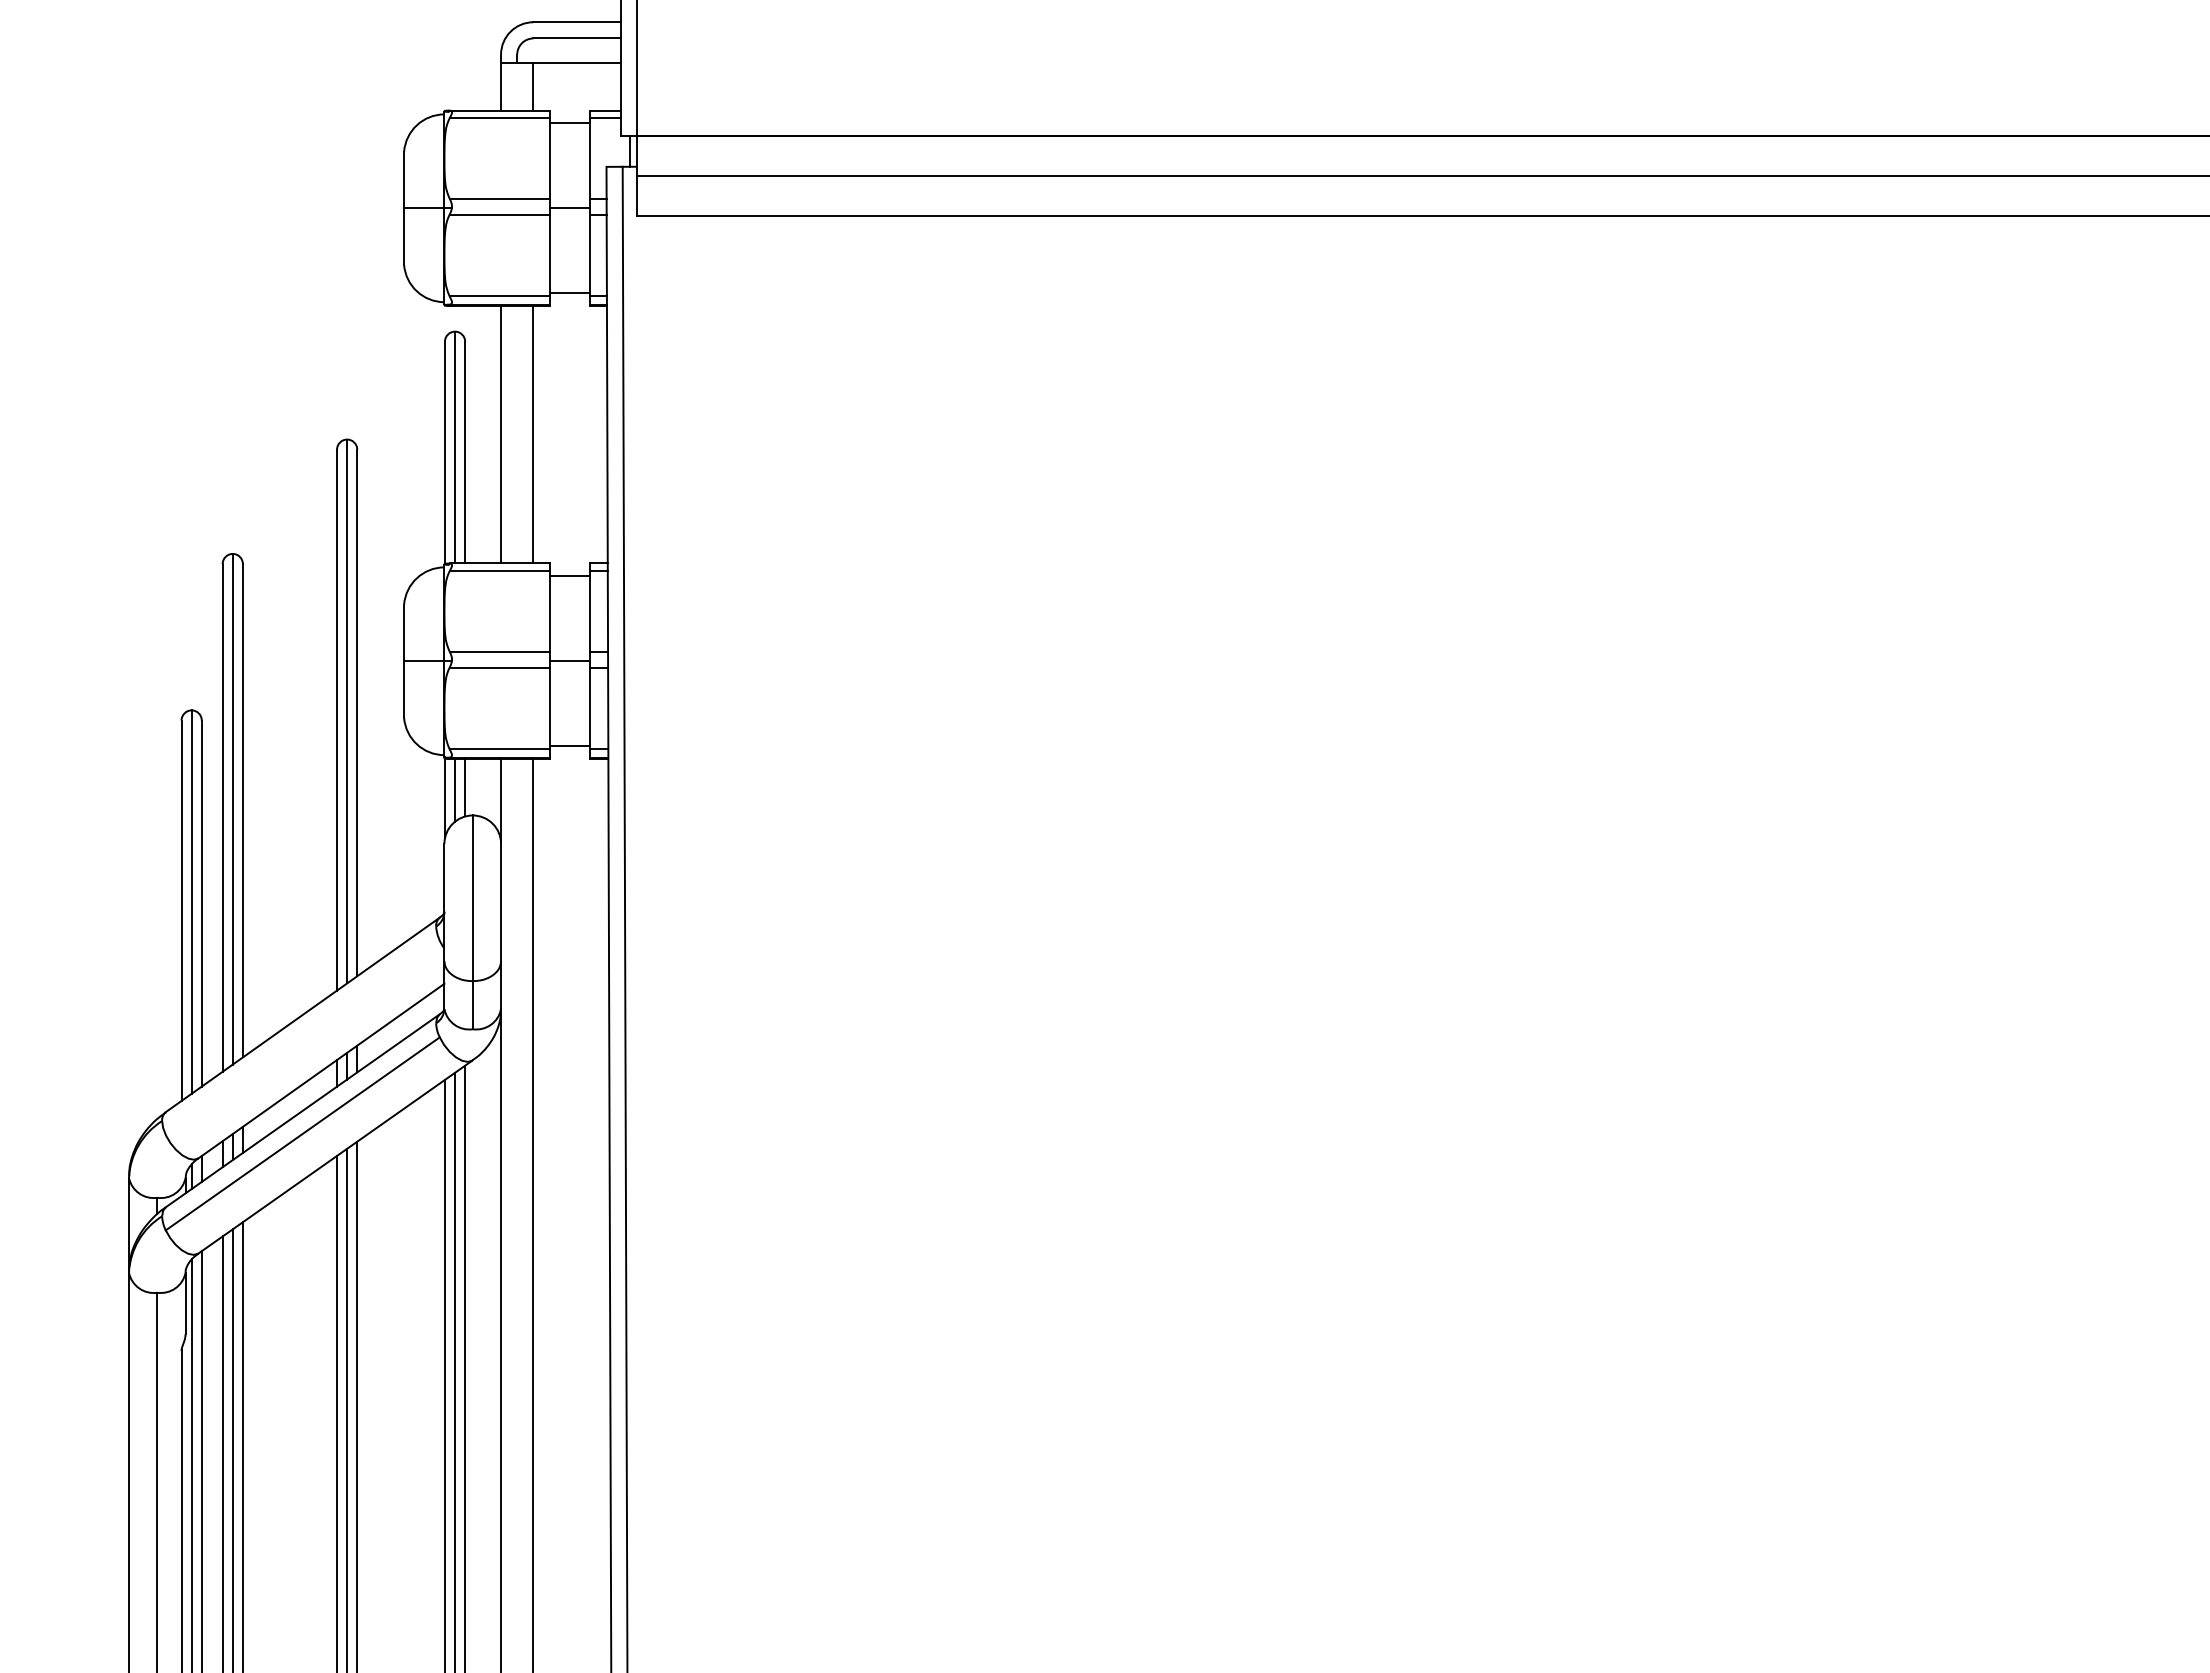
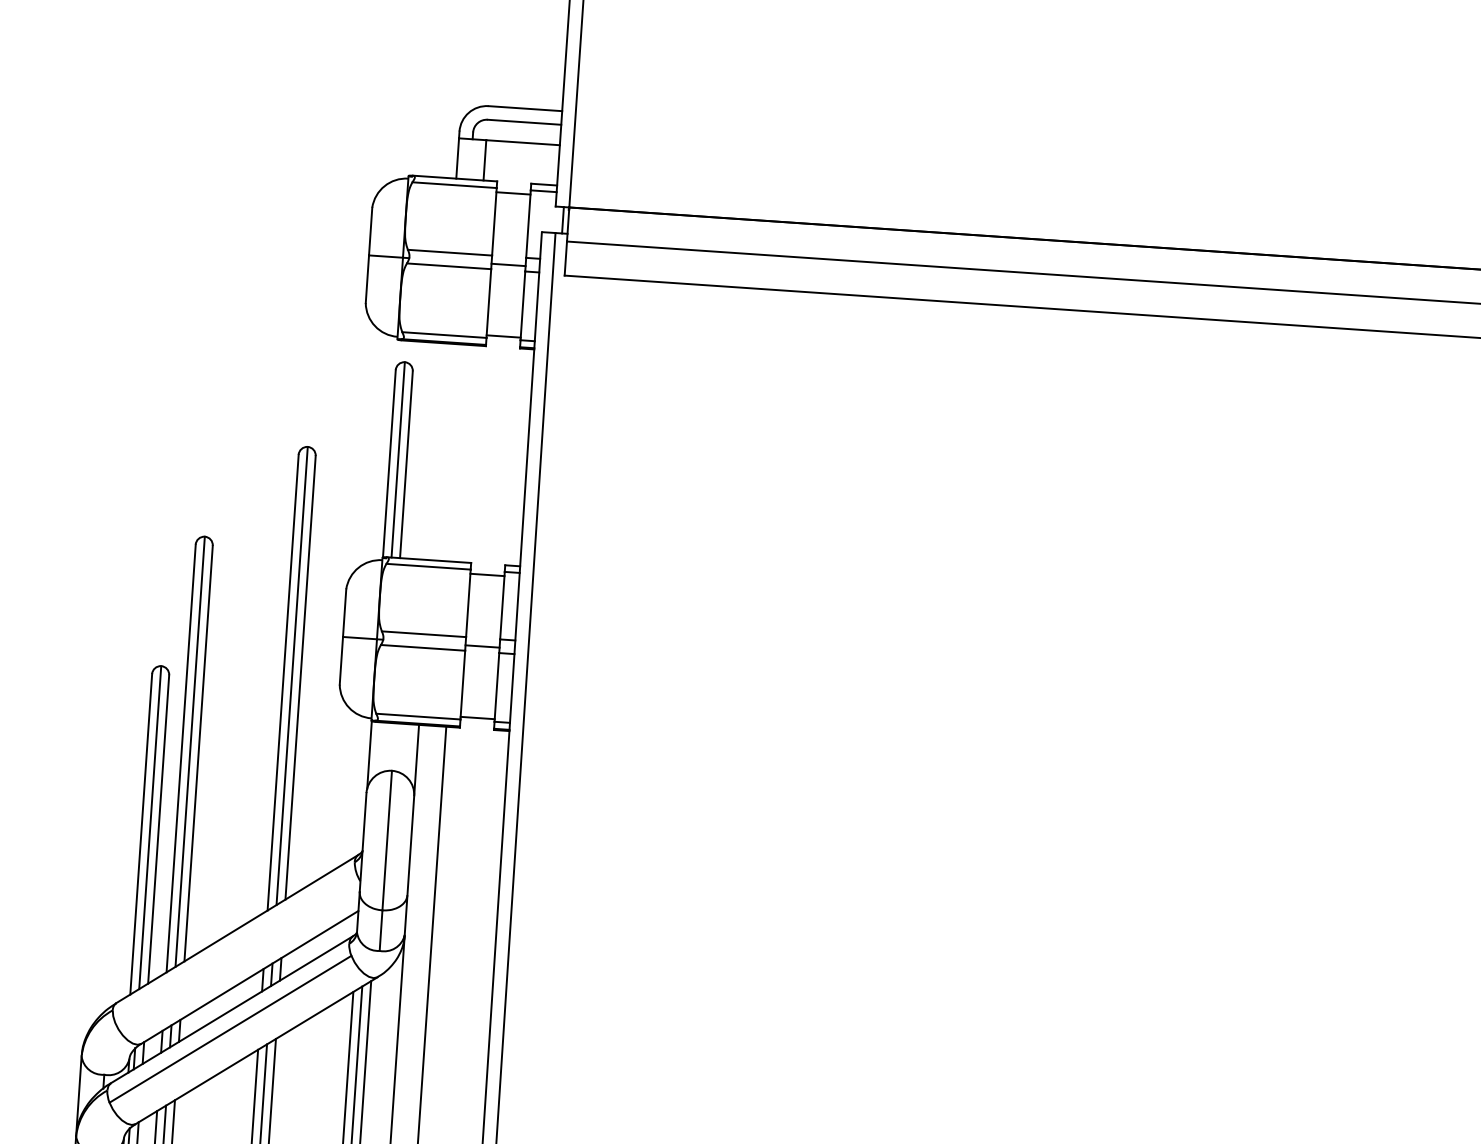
line: (501, 434) -> (438, 451), removed
line: (533, 434) -> (465, 453), removed
line: (465, 787) -> (387, 746), removed
line: (455, 790) -> (378, 748), removed

